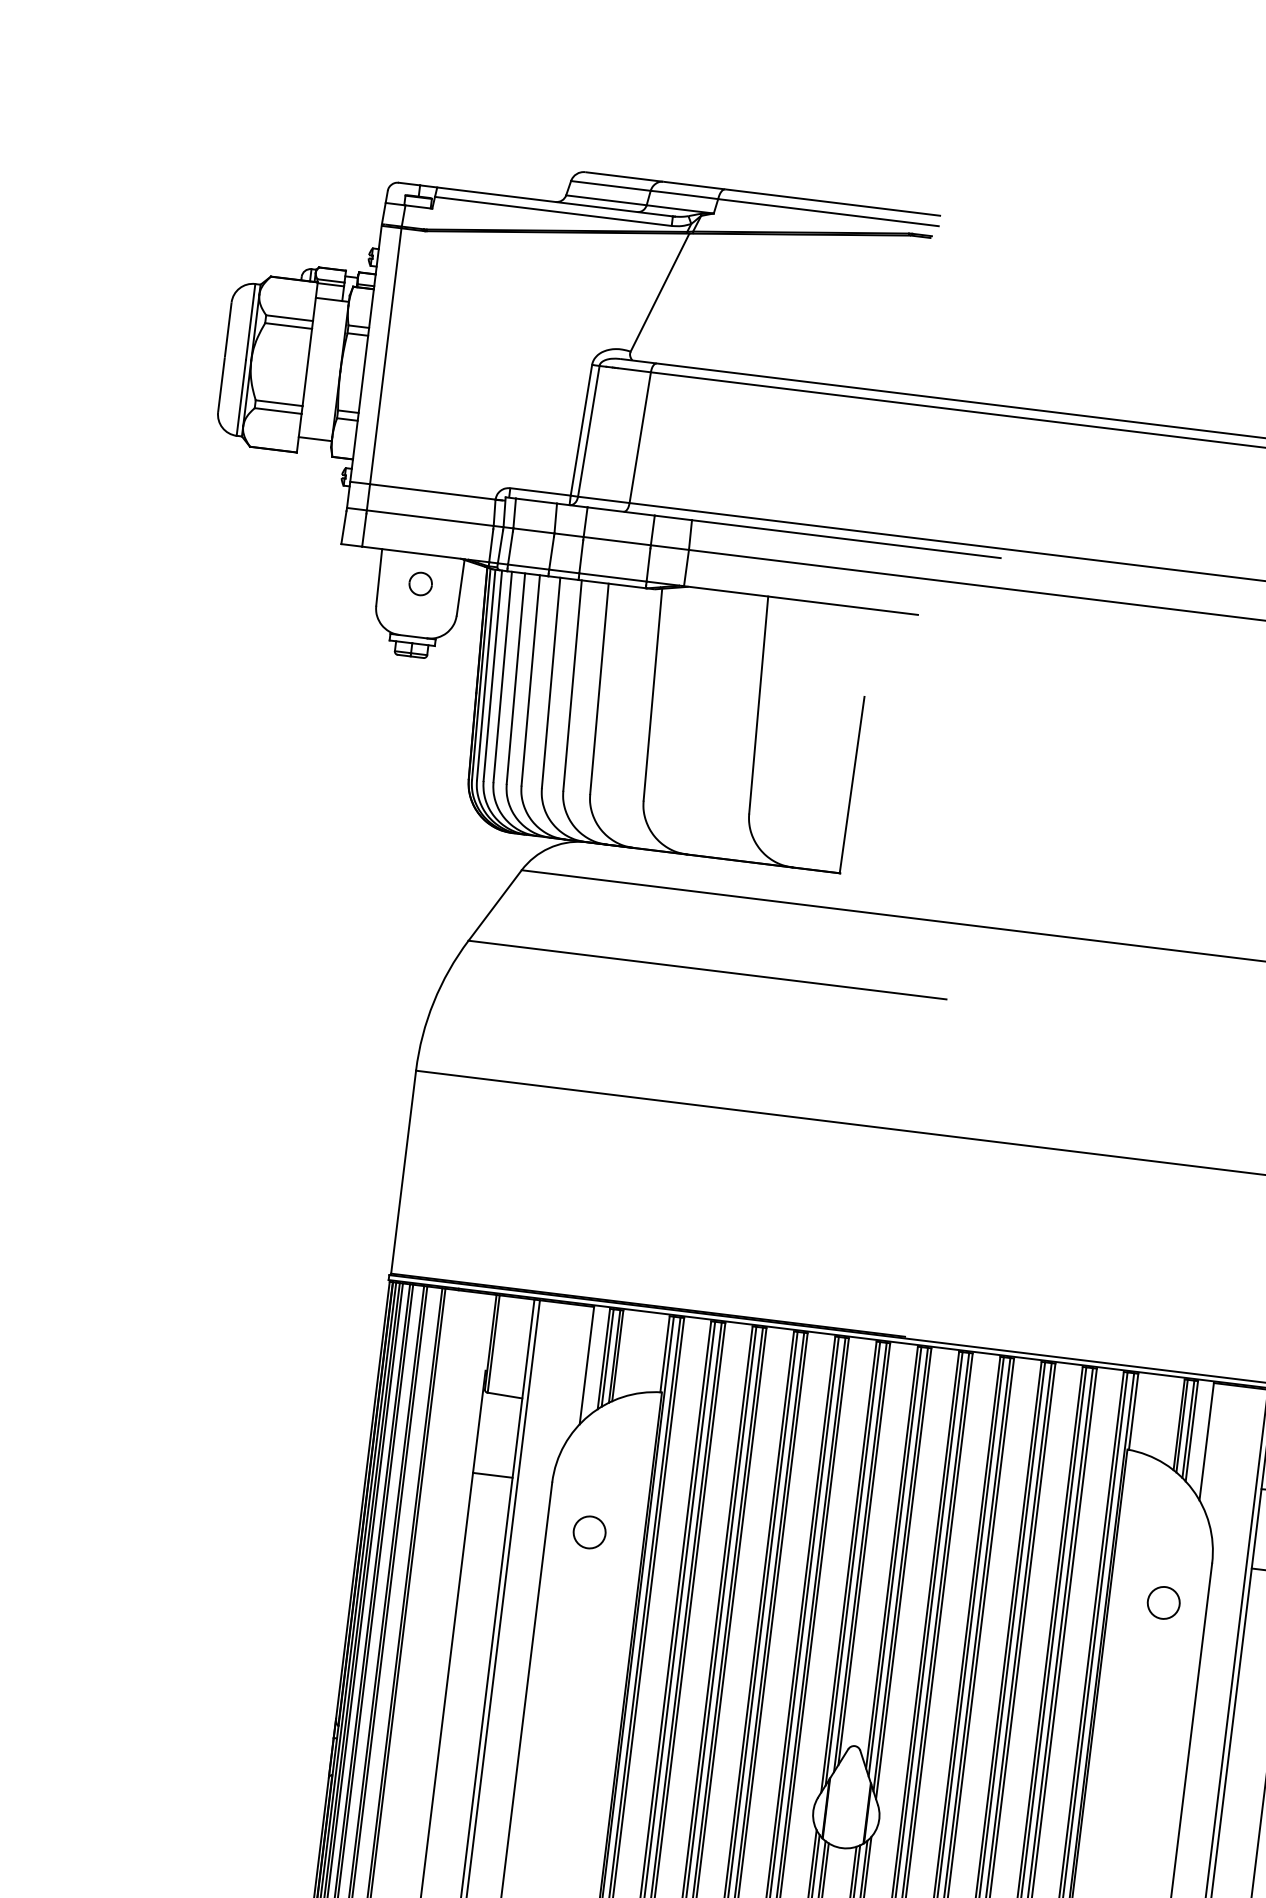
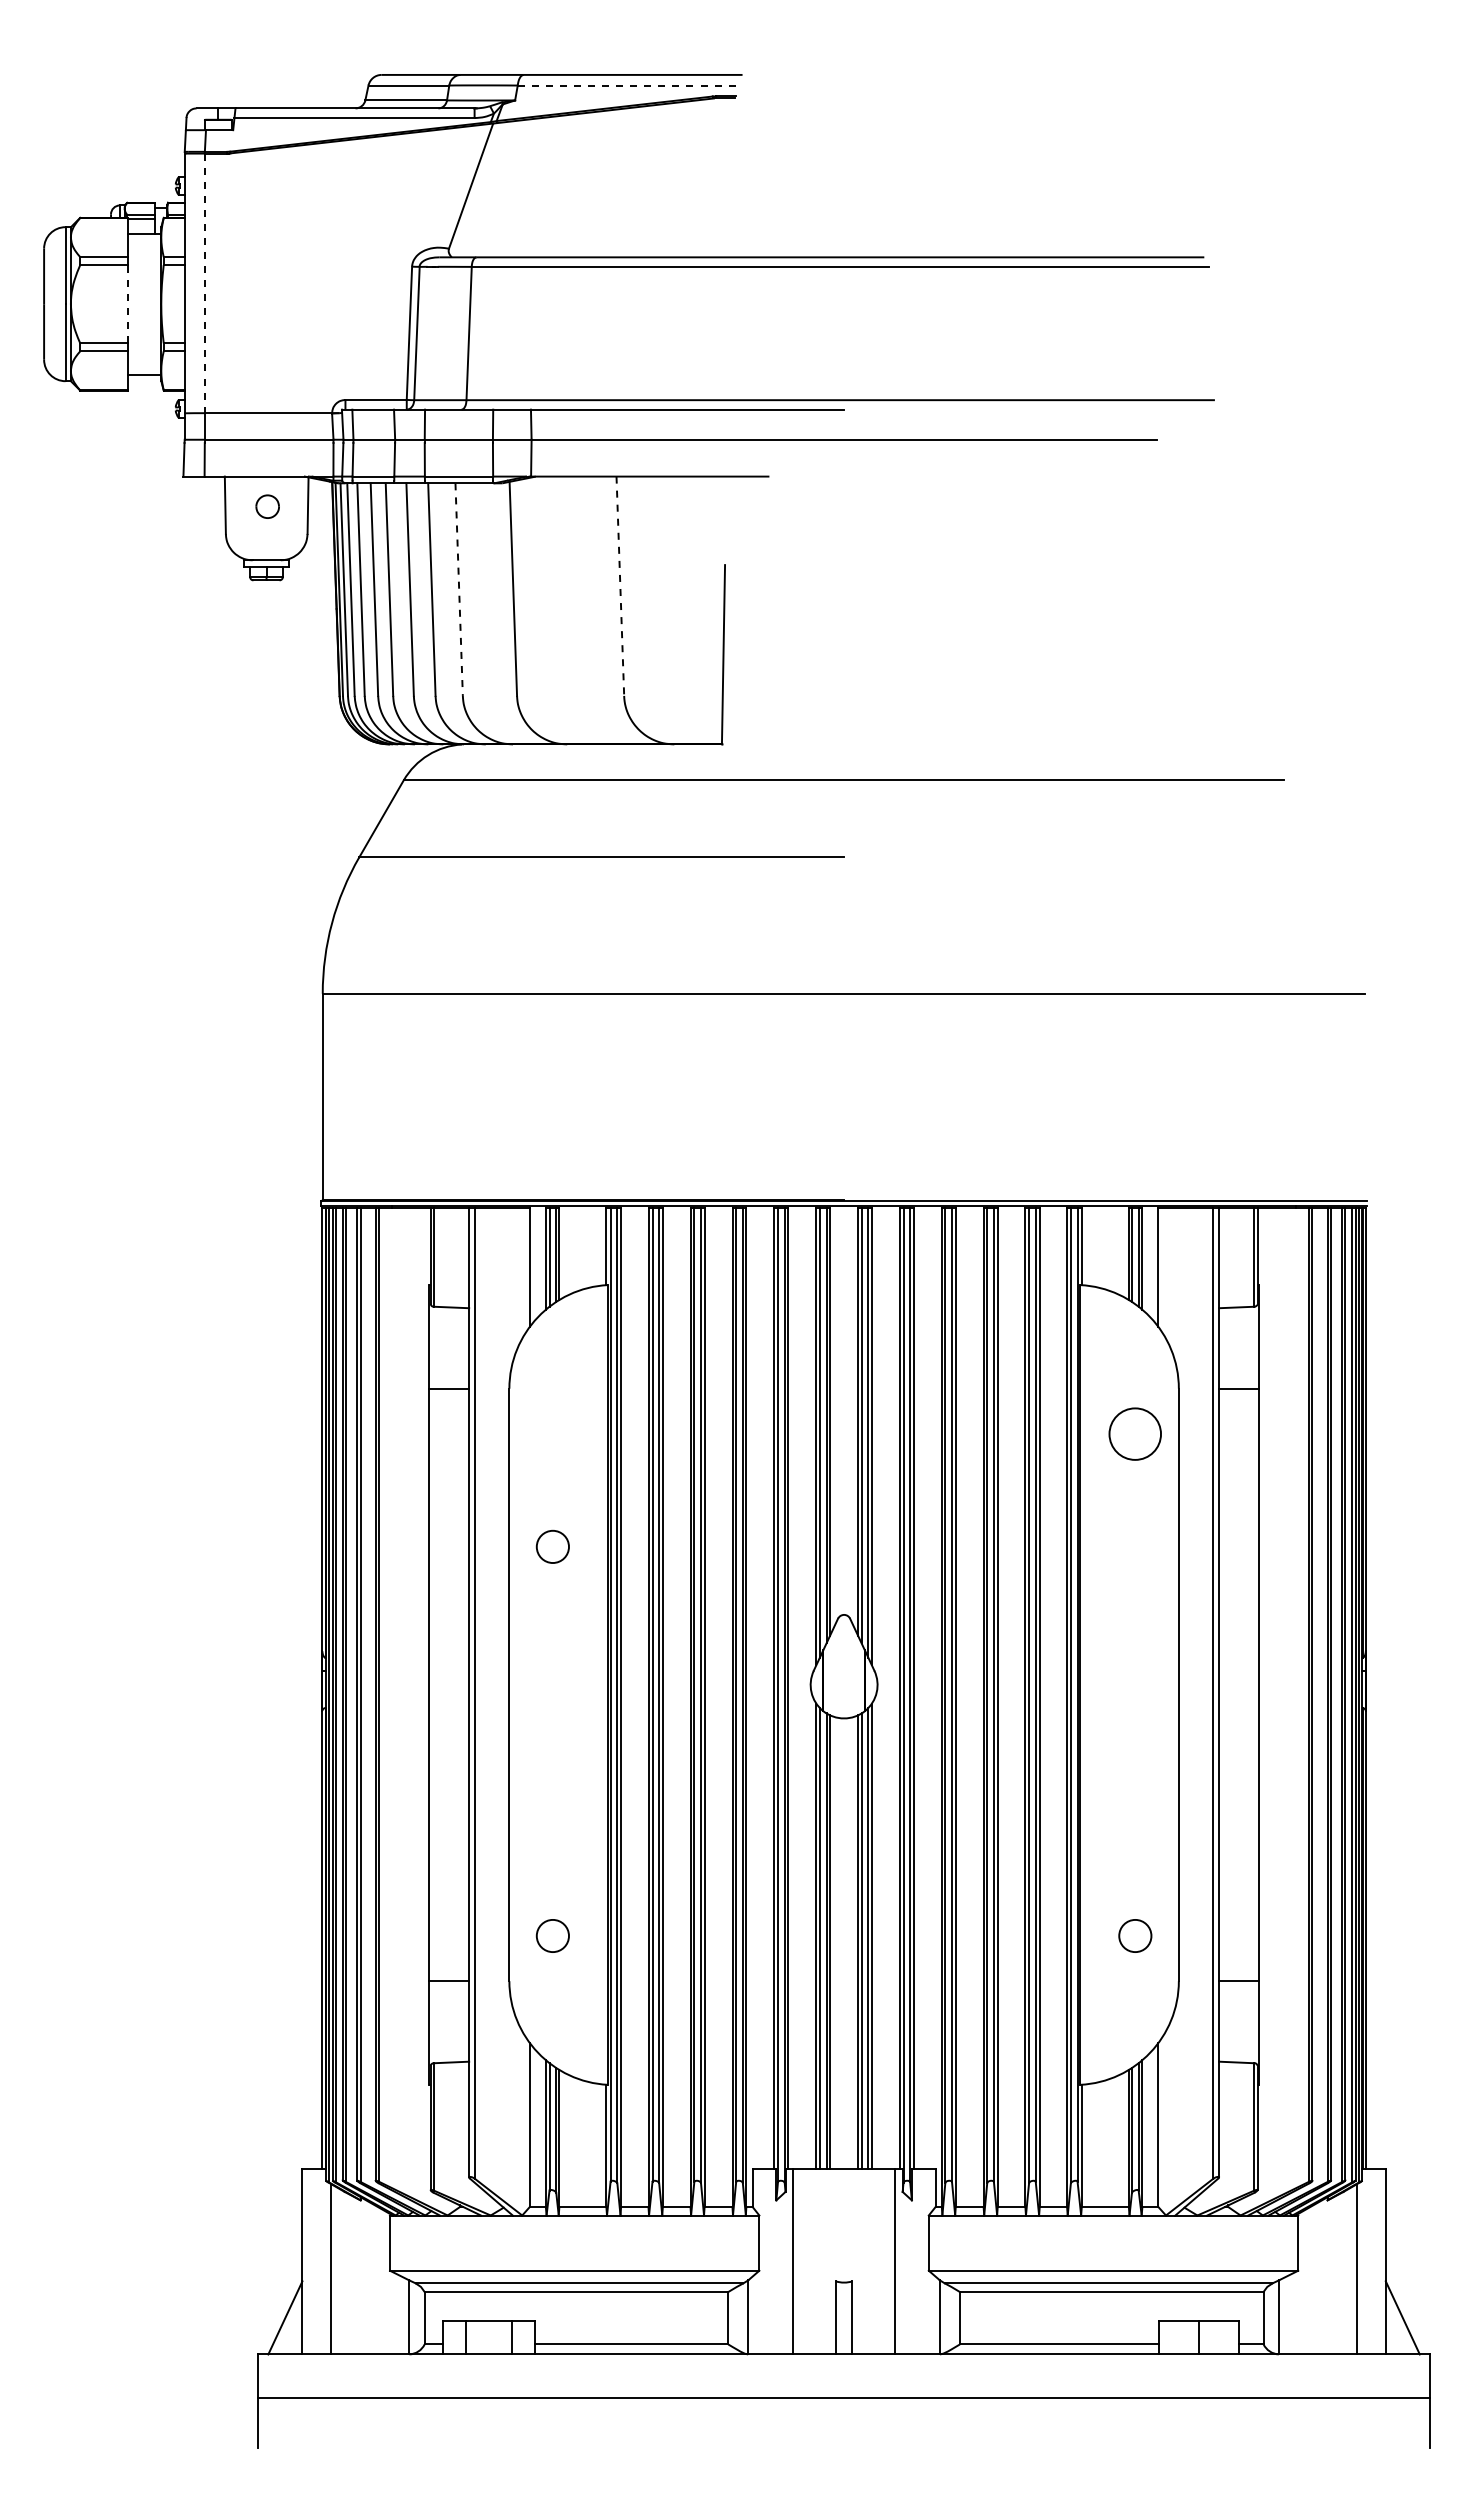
line: (828, 212) -> (629, 85), solid -> dashed
line: (385, 356) -> (204, 283), solid -> dashed
line: (307, 366) -> (127, 303), solid -> dashed
line: (599, 689) -> (459, 590), solid -> dashed
line: (758, 705) -> (620, 586), solid -> dashed
circle: (589, 1532) -> (552, 1546), moved
circle: (1163, 1602) -> (1135, 1433), size x1.6

